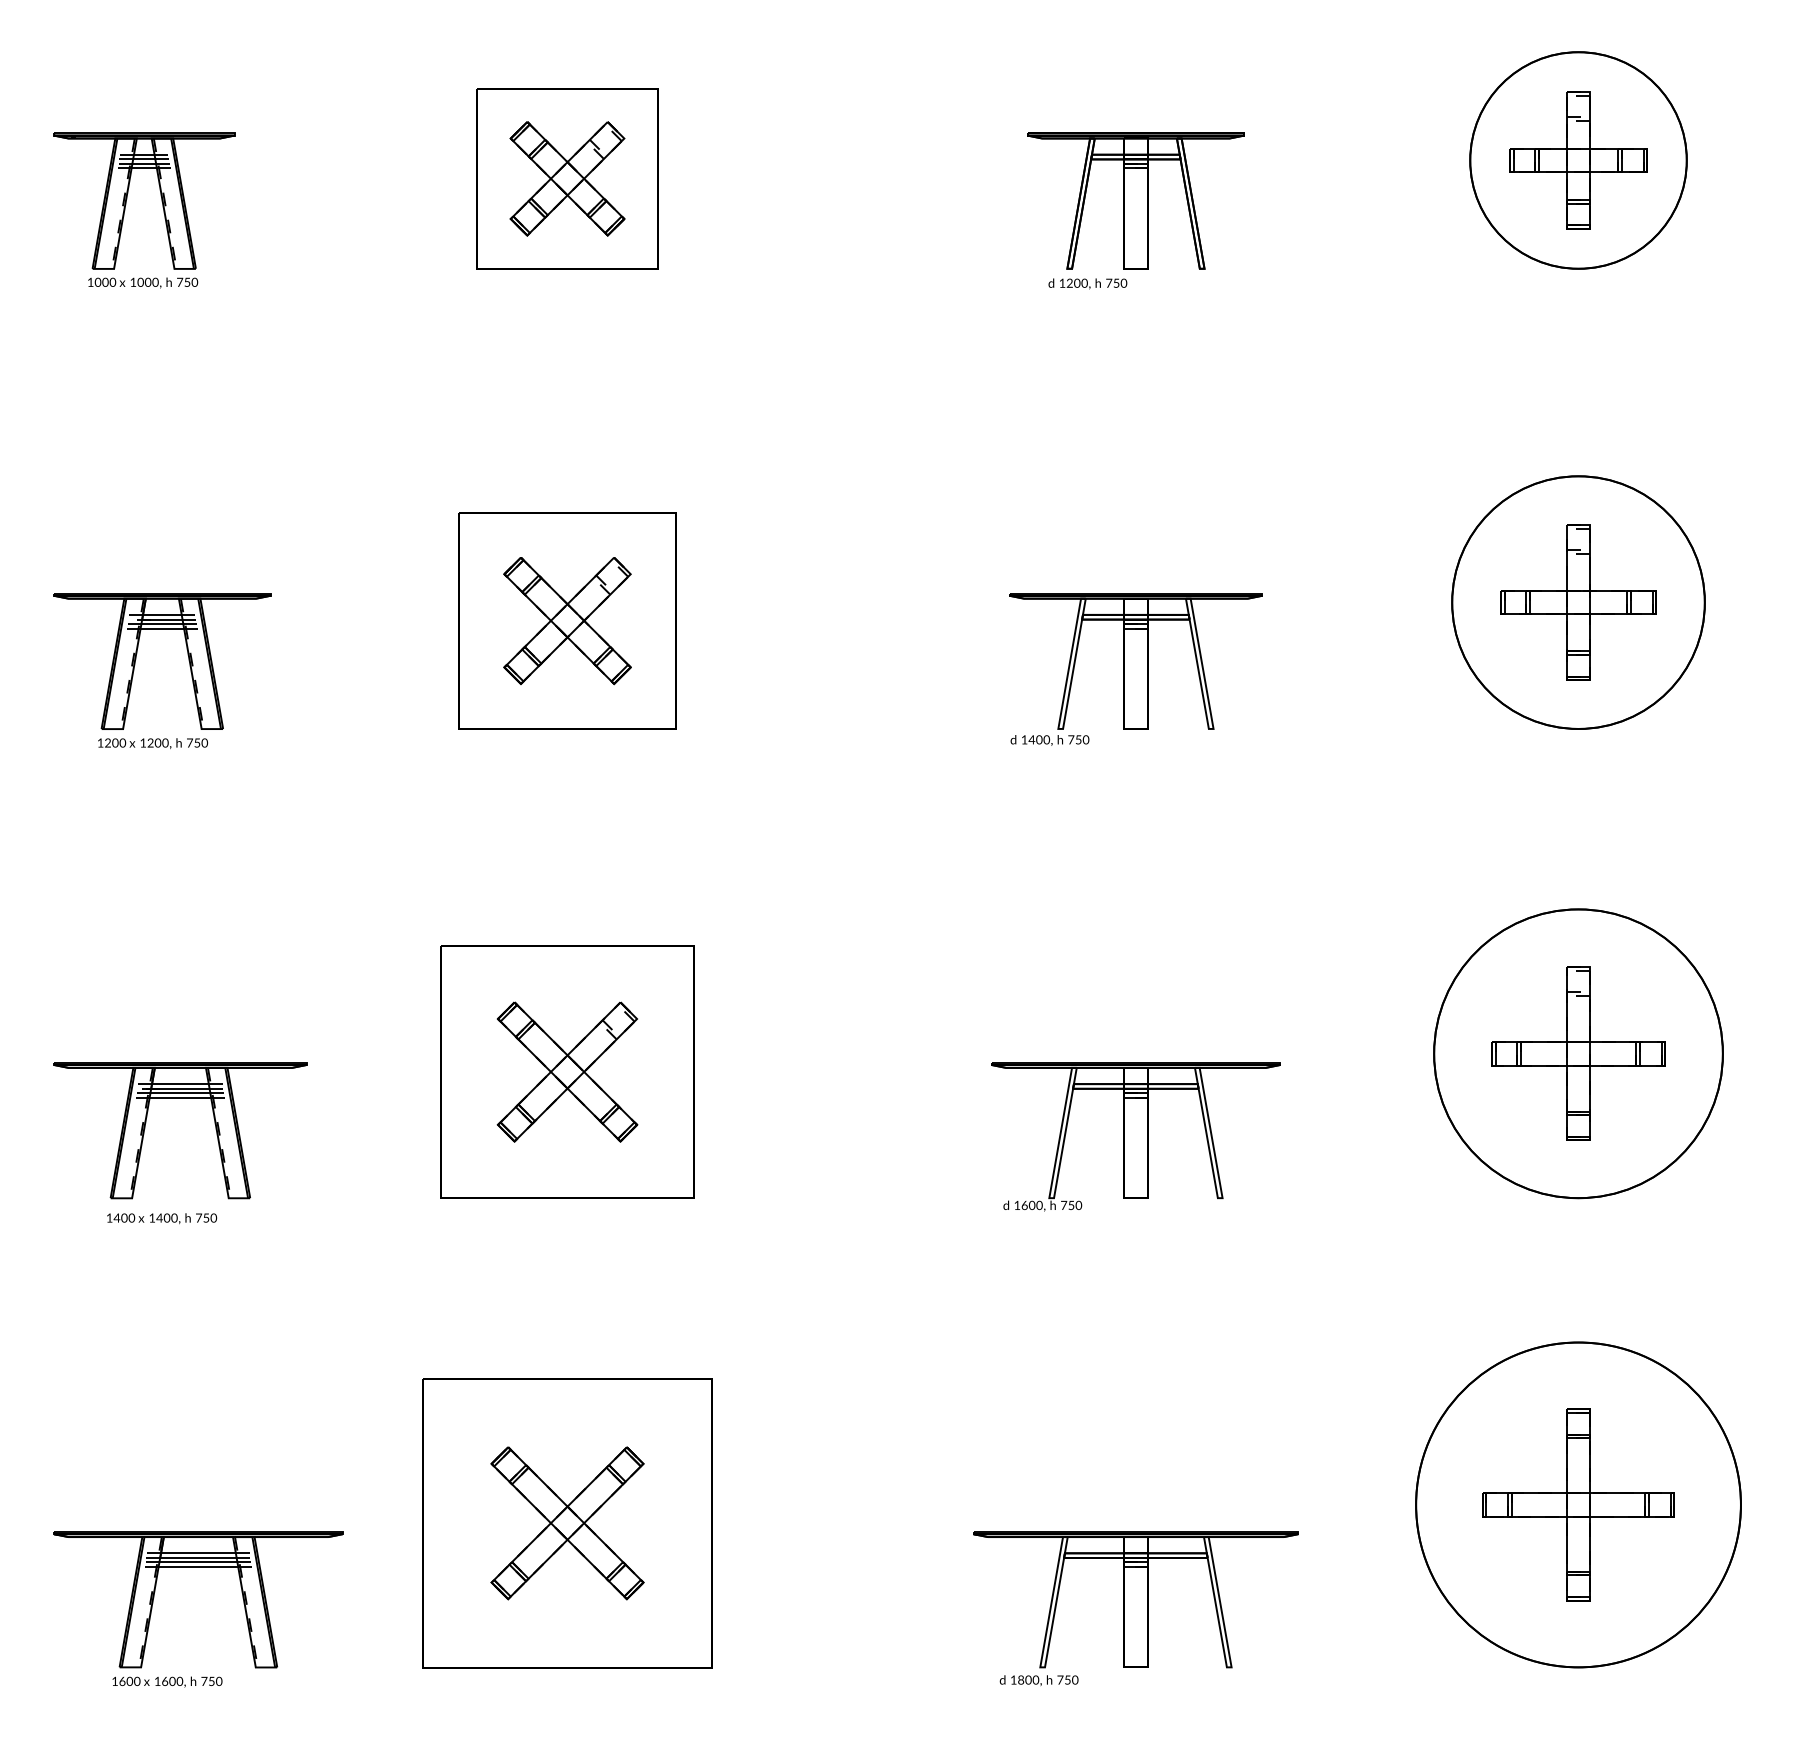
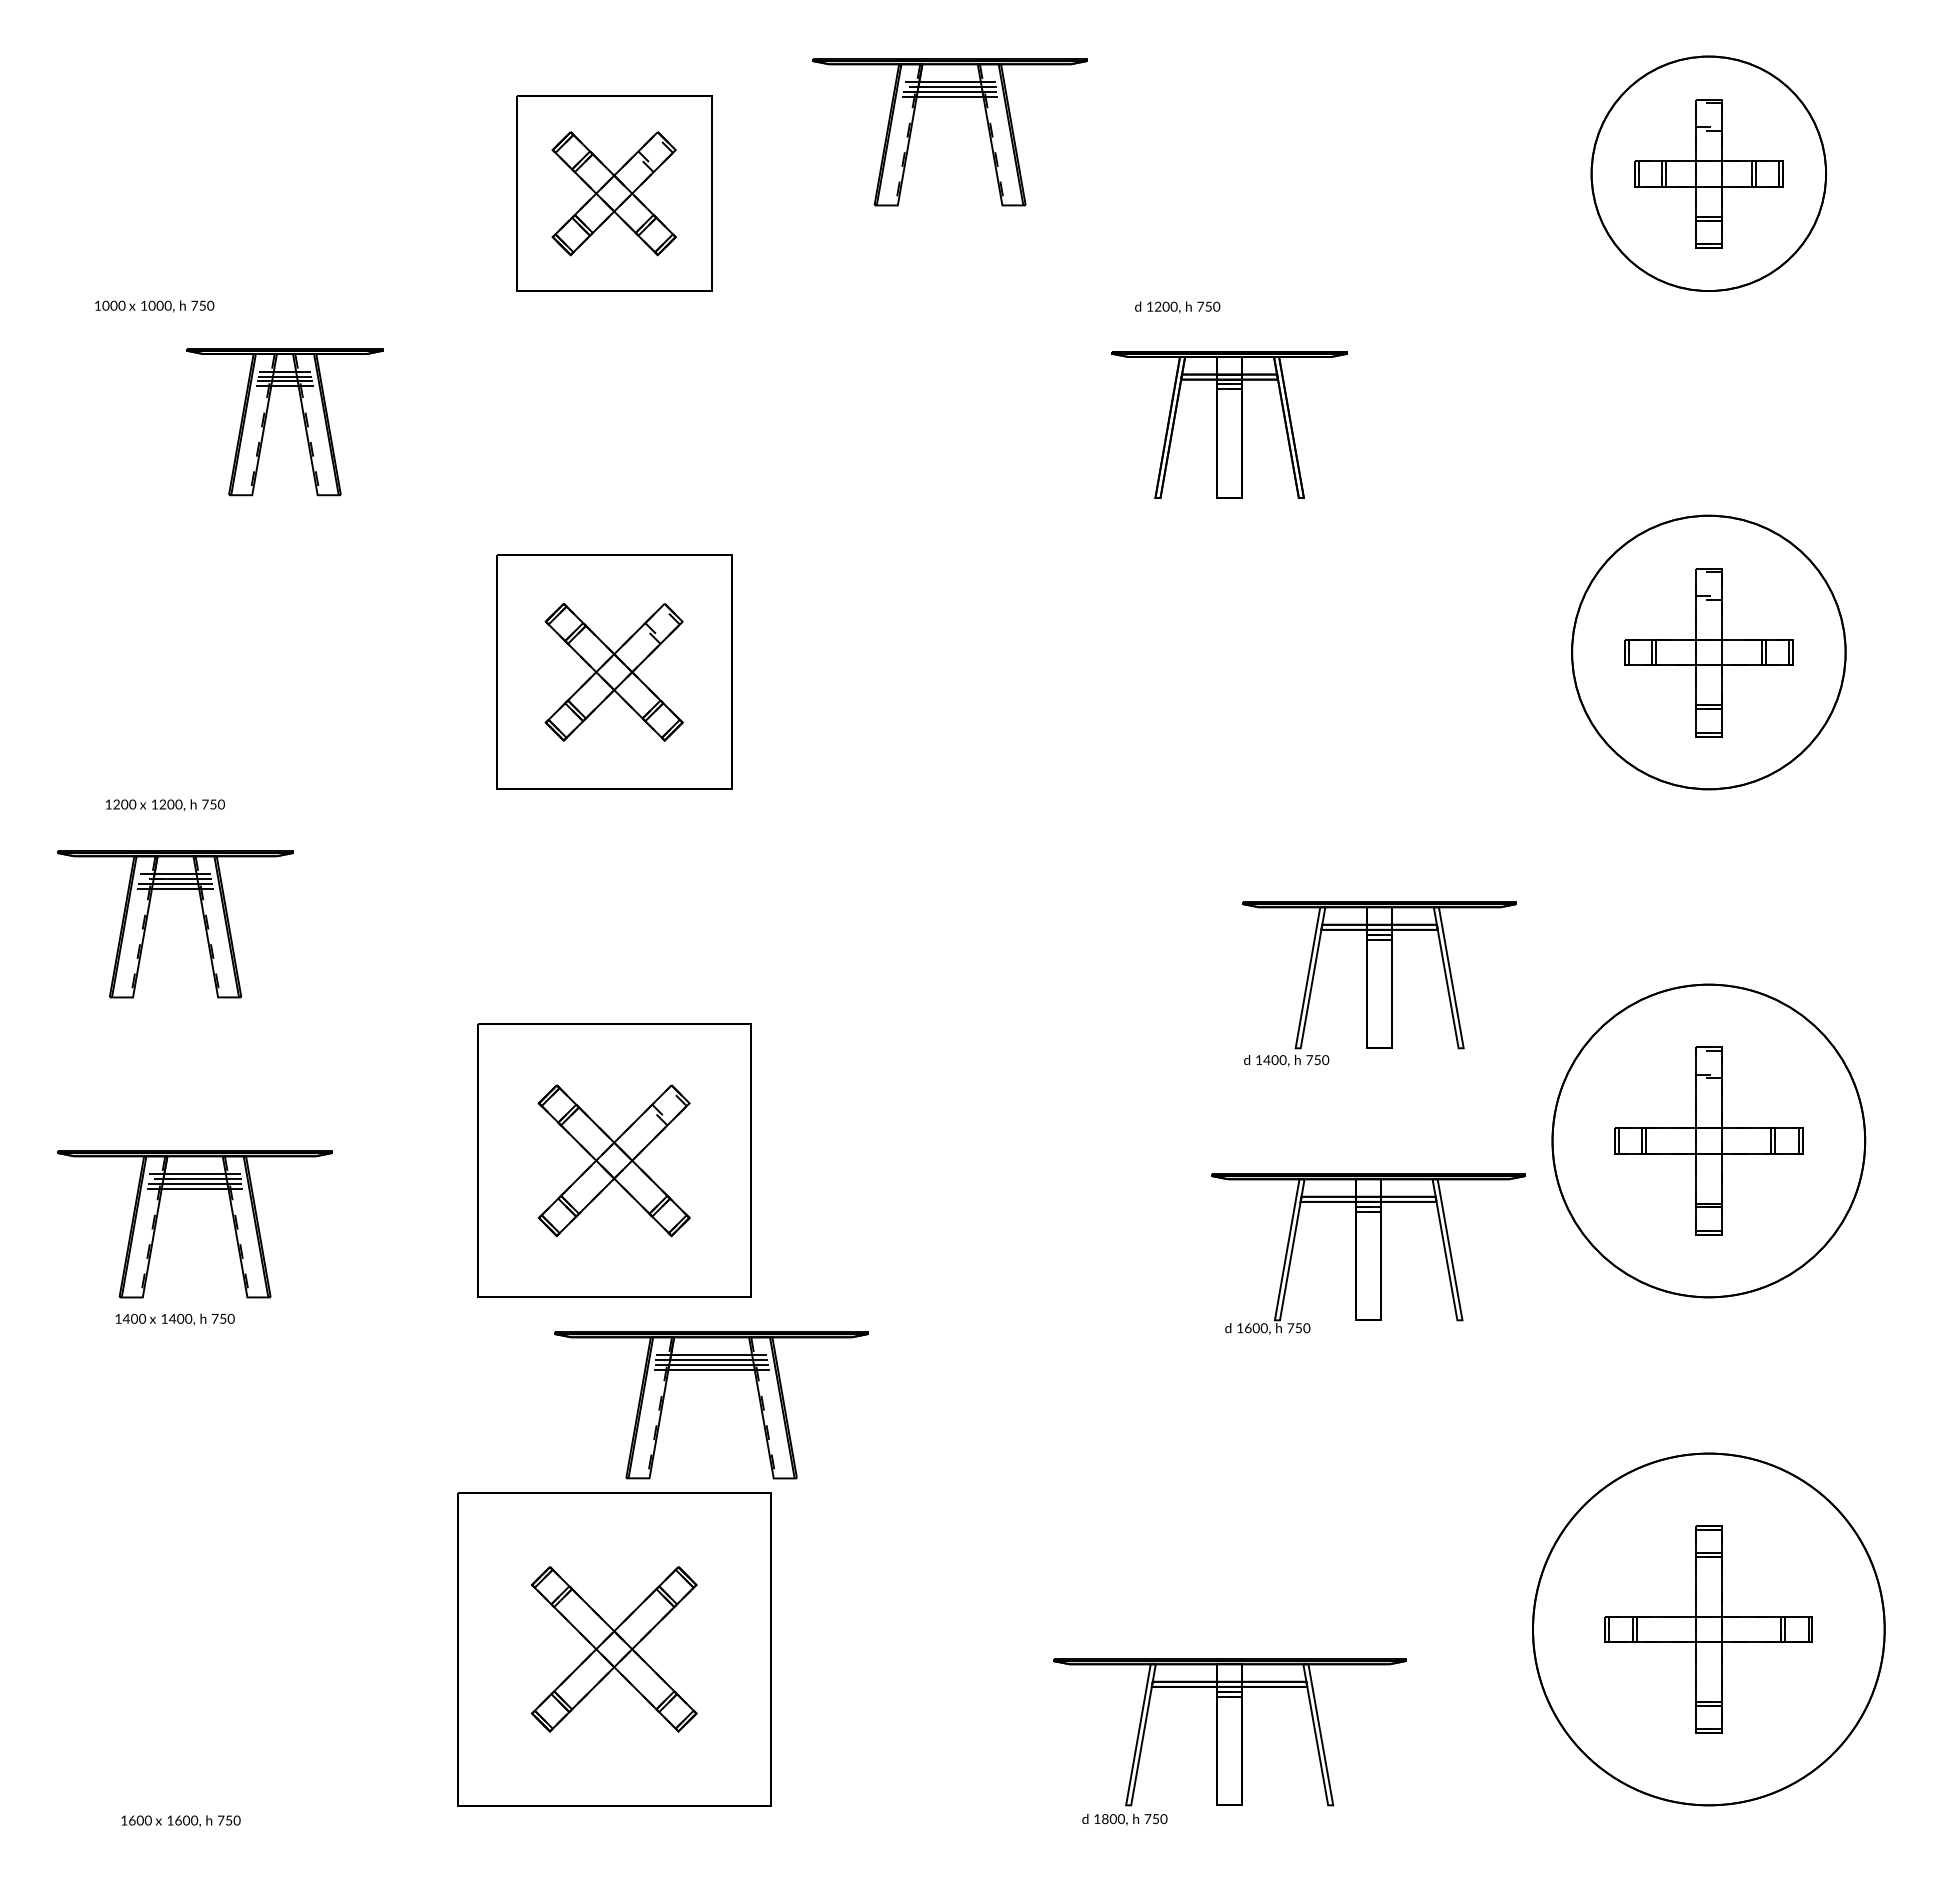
part: (877, 90) -> (949, 97), added
part: (127, 199) -> (266, 420), moved
part: (1135, 200) -> (1229, 424), moved
part: (137, 654) -> (148, 916), moved
part: (1135, 669) -> (1379, 983), moved
part: (1135, 1136) -> (1368, 1253), moved
part: (198, 1567) -> (711, 1370), moved

